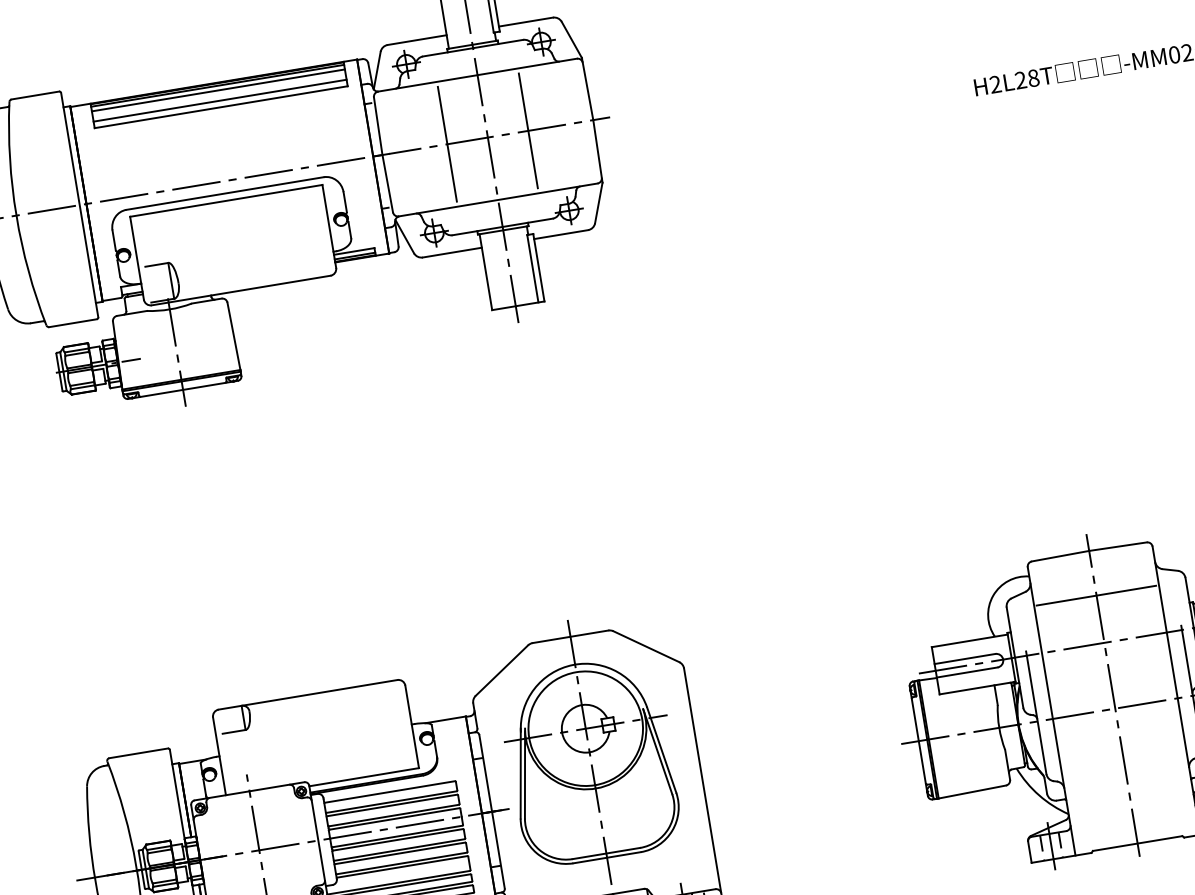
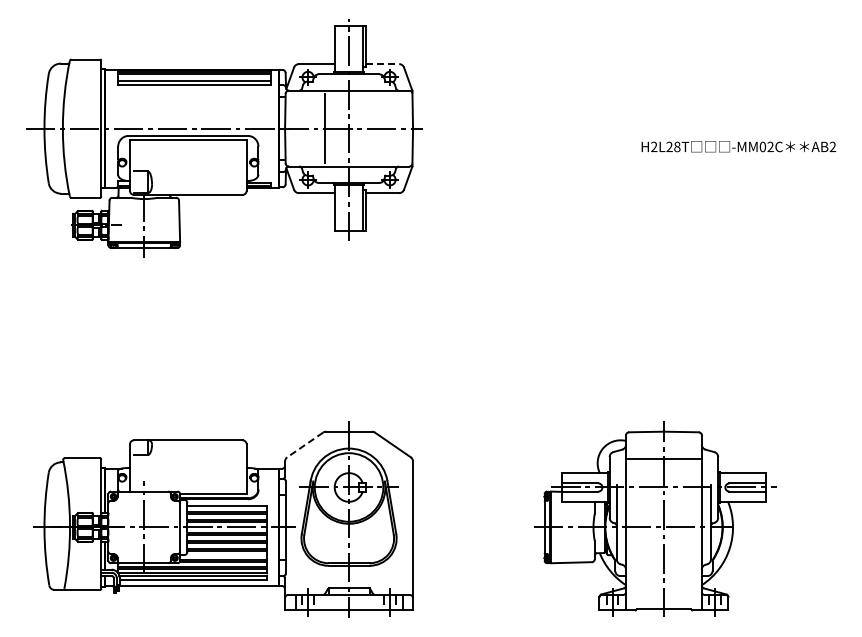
line: (527, 22) -> (383, 64), solid -> dashed
line: (528, 130) -> (373, 128), removed
line: (502, 669) -> (305, 444), solid -> dashed

